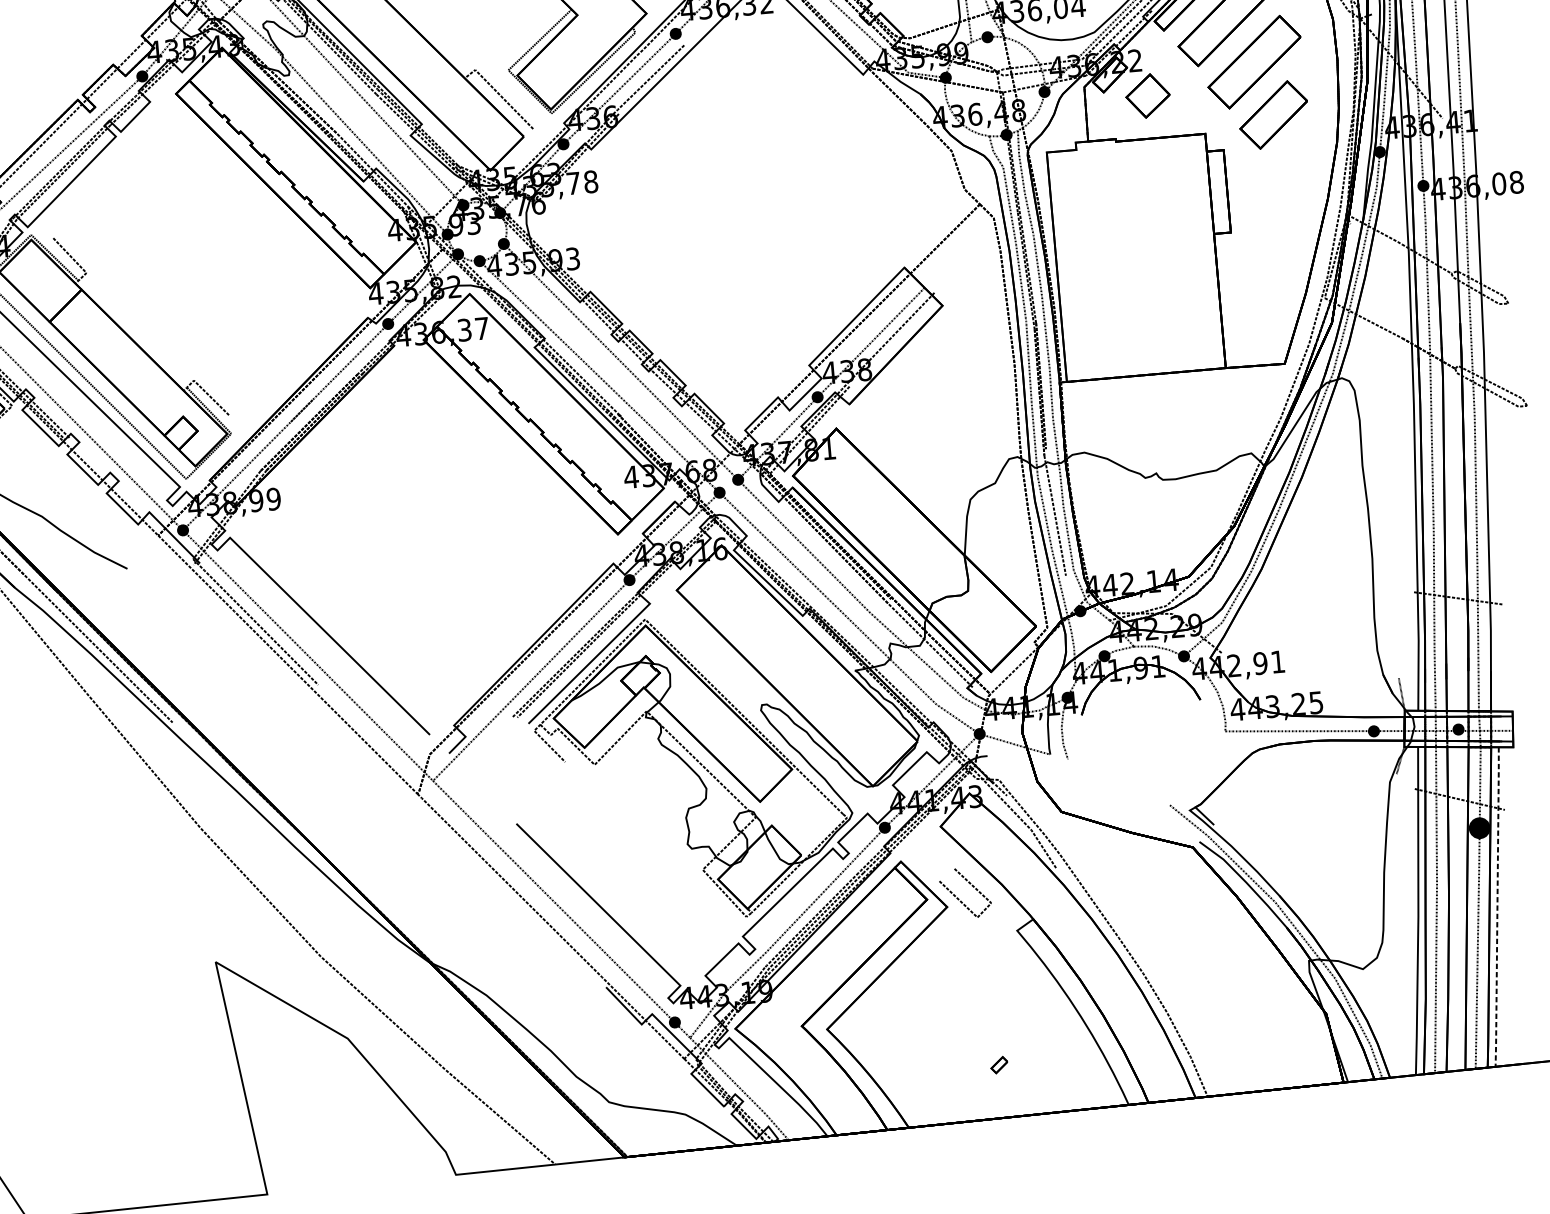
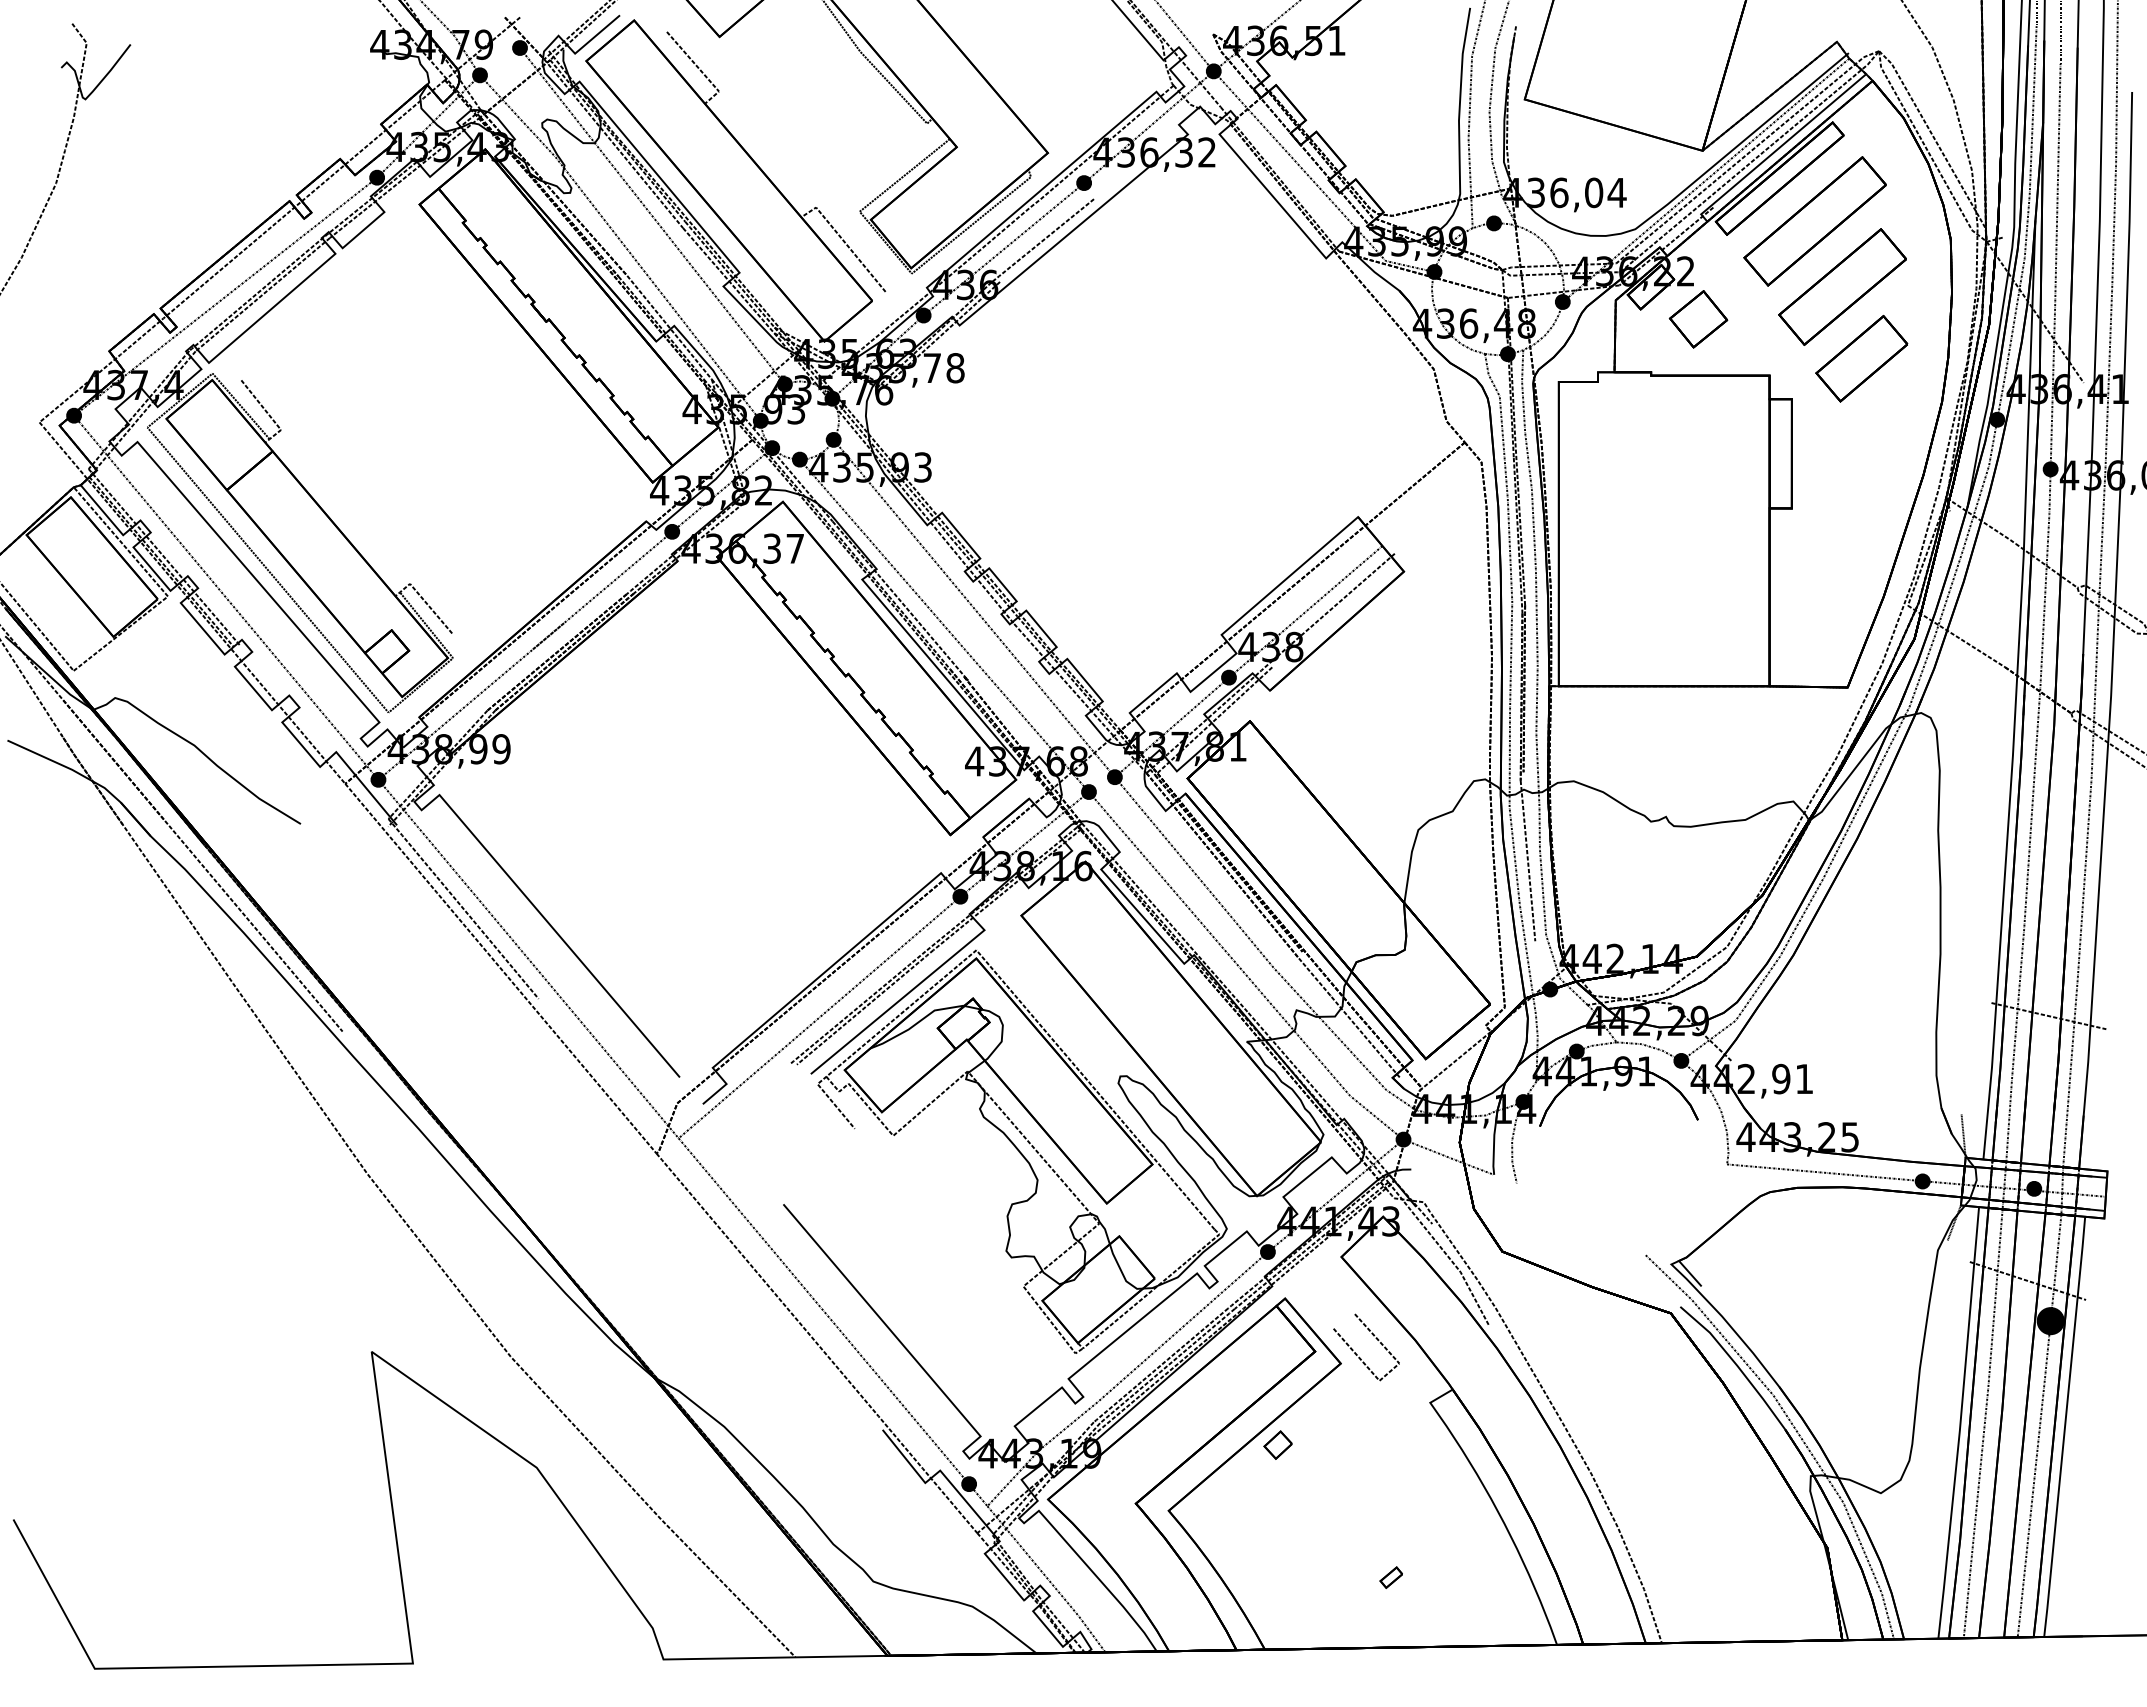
line: (1497, 907) -> (2064, 1427), dashed -> solid
part: (904, 972) -> (1277, 1444), added

